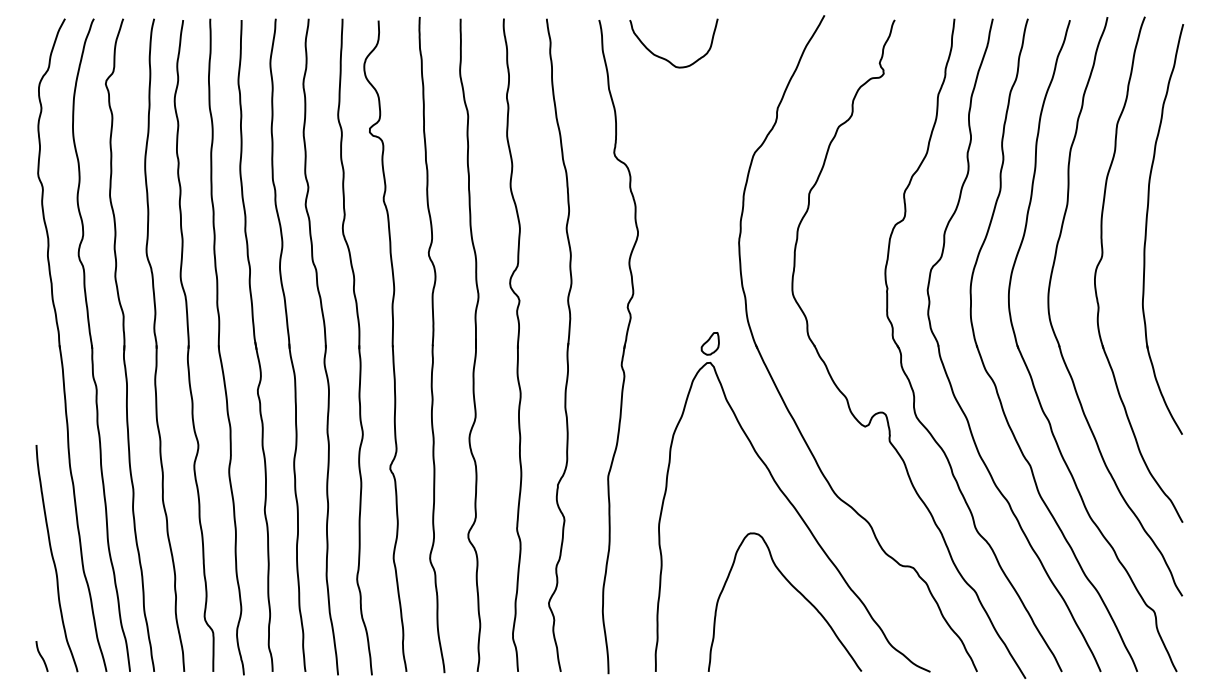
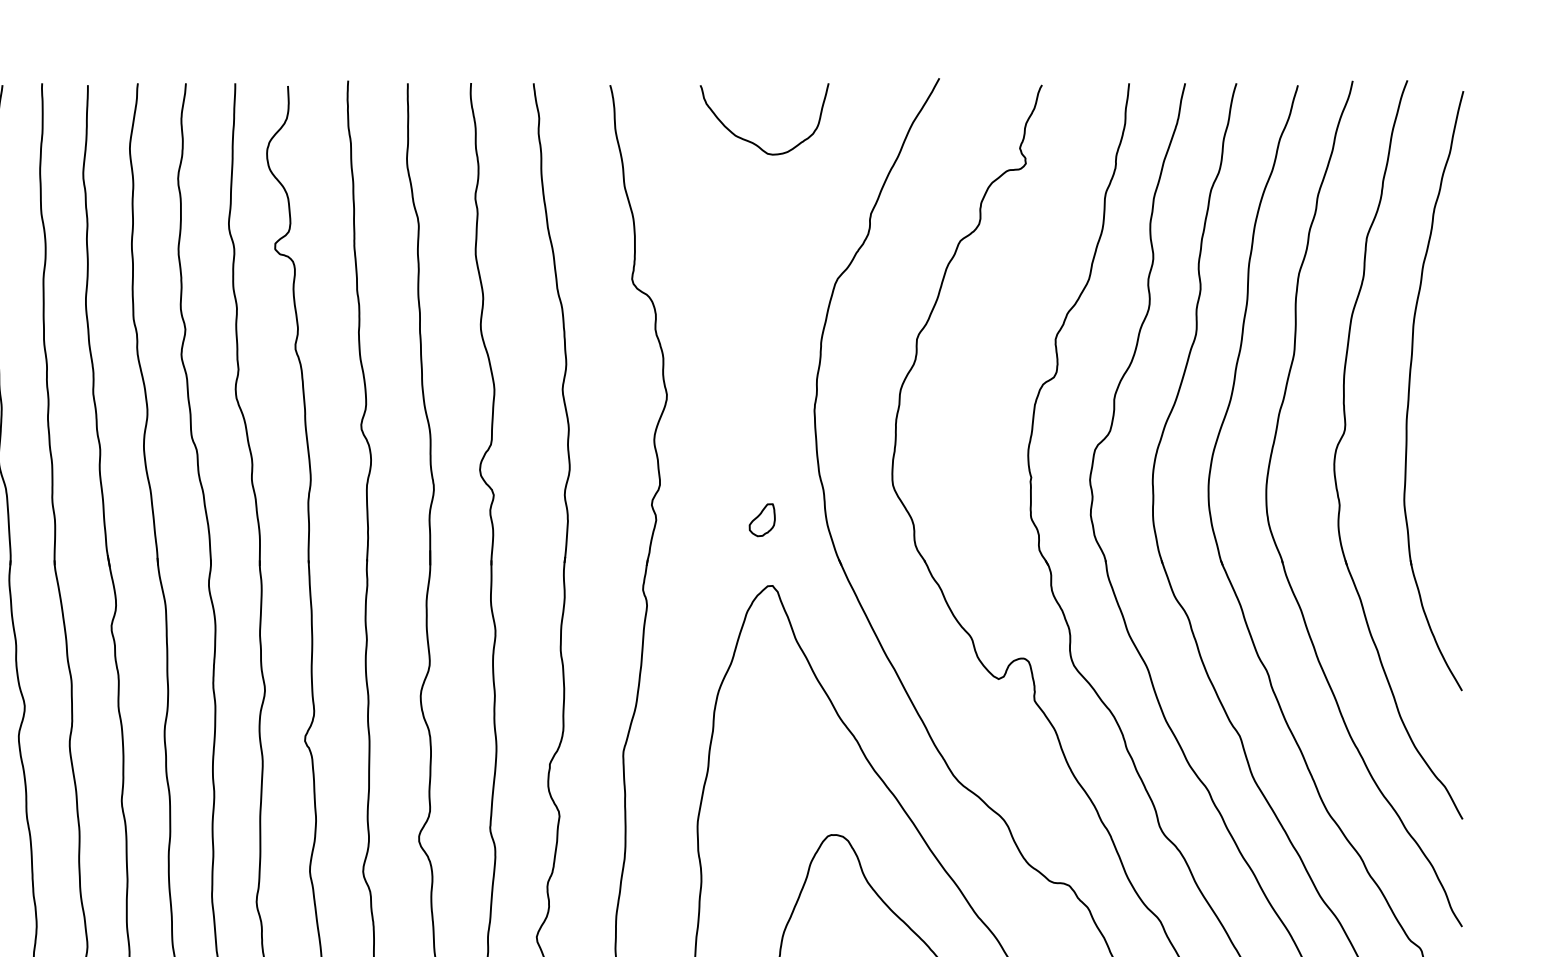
curve: (665, 58) -> (752, 141), moved
part: (709, 343) -> (761, 519), moved

